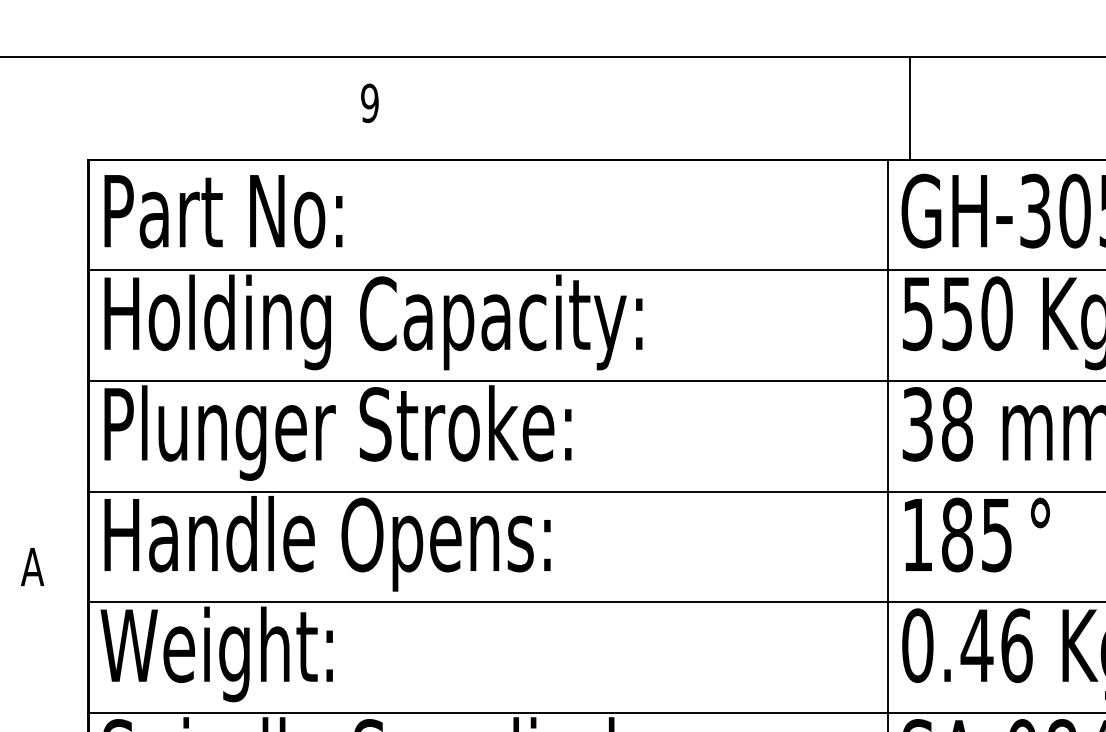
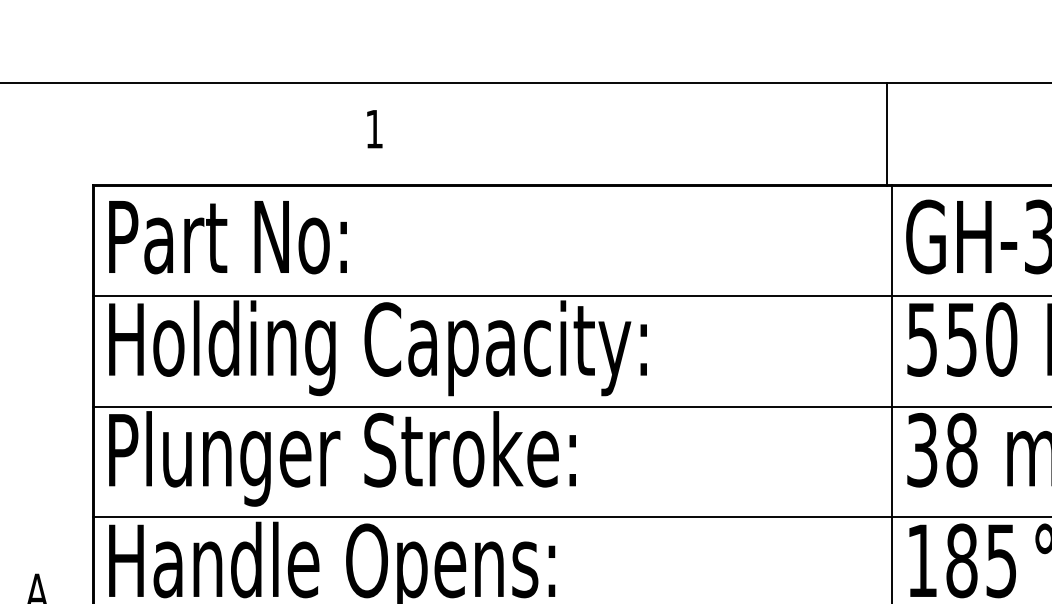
text: (369, 103) -> (374, 129), 9 -> 1
line: (909, 107) -> (887, 133), moved

